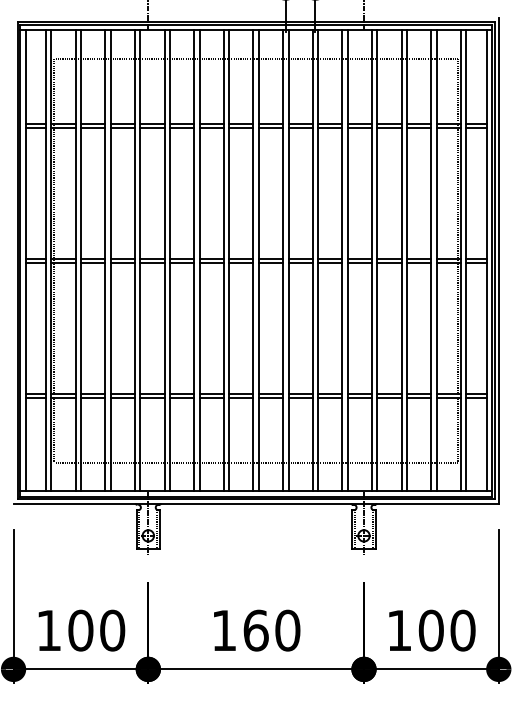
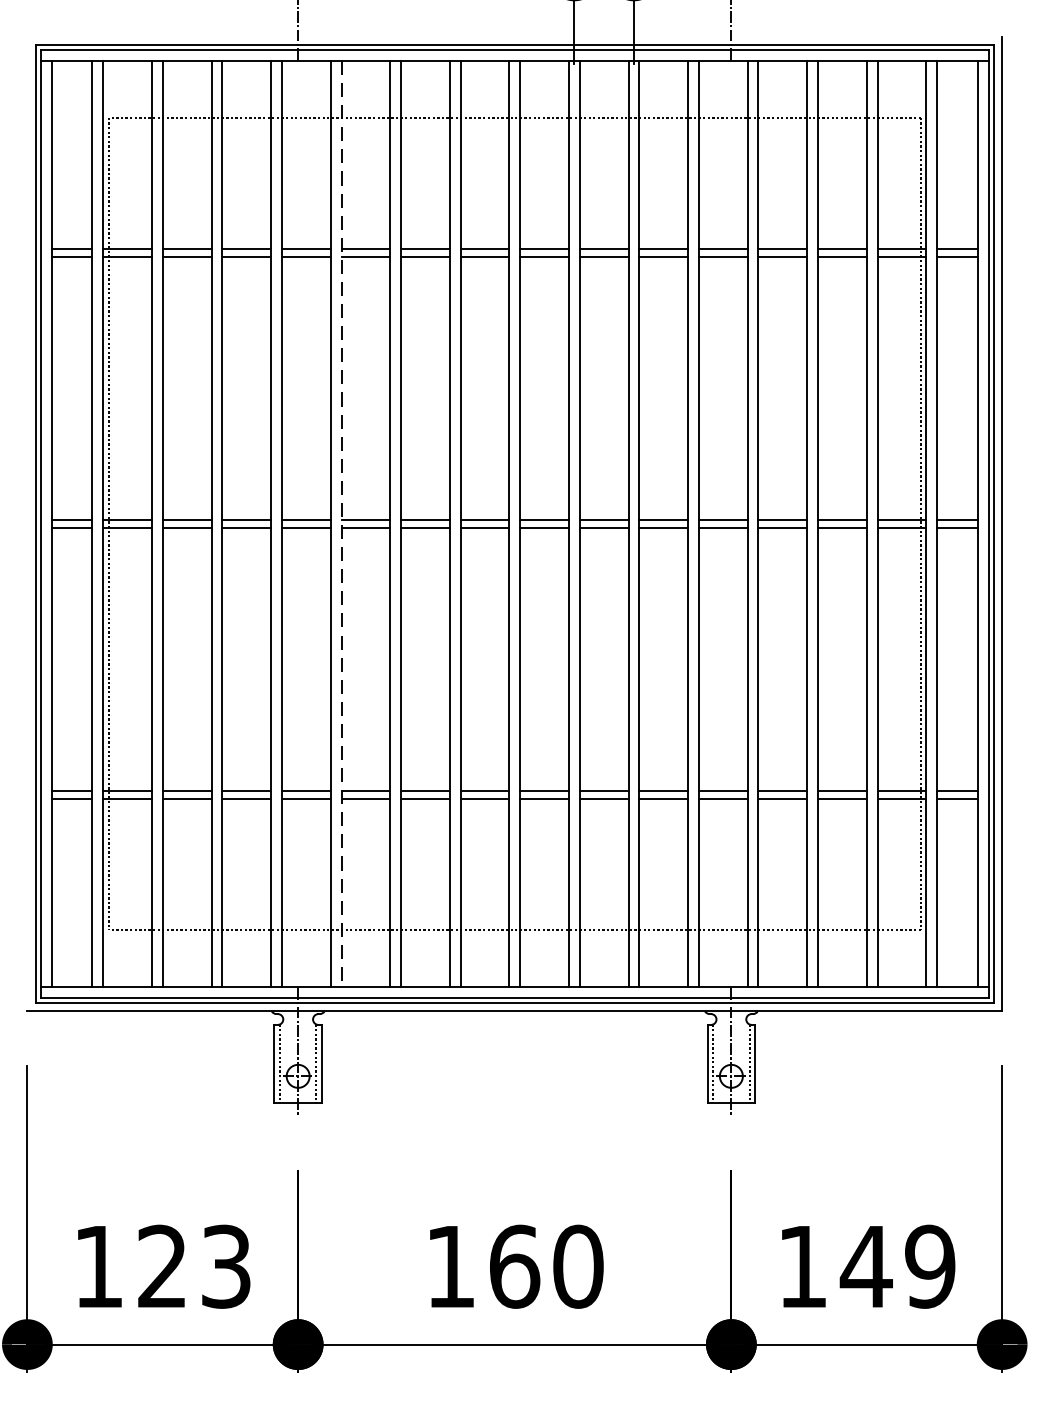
line: (169, 261) -> (340, 525), solid -> dashed
text: (96, 630) -> (194, 1266), 100 -> 123
text: (446, 630) -> (897, 1266), 100 -> 149

